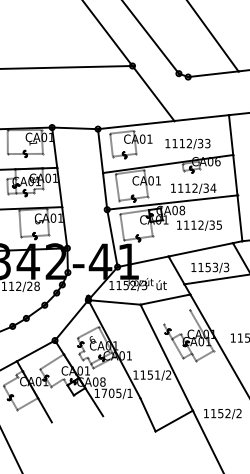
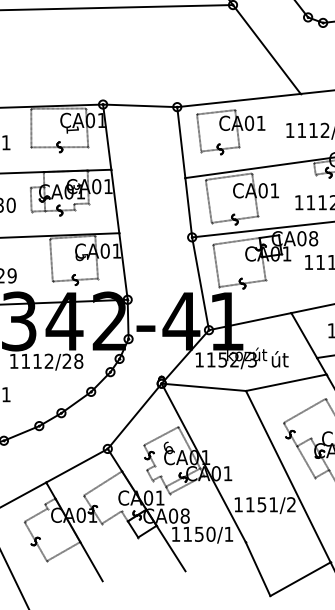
line: (176, 316) -> (304, 410), added
text: (111, 393) -> (199, 534), 1705/1 -> 1150/1

